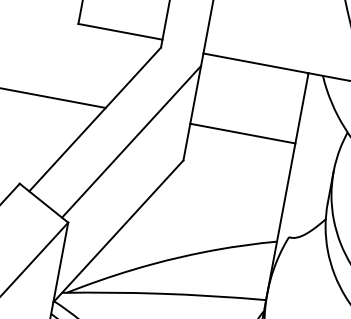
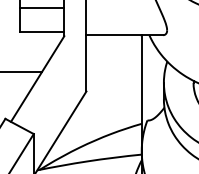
line: (241, 134) -> (113, 72), removed
line: (132, 141) -> (58, 86), removed

